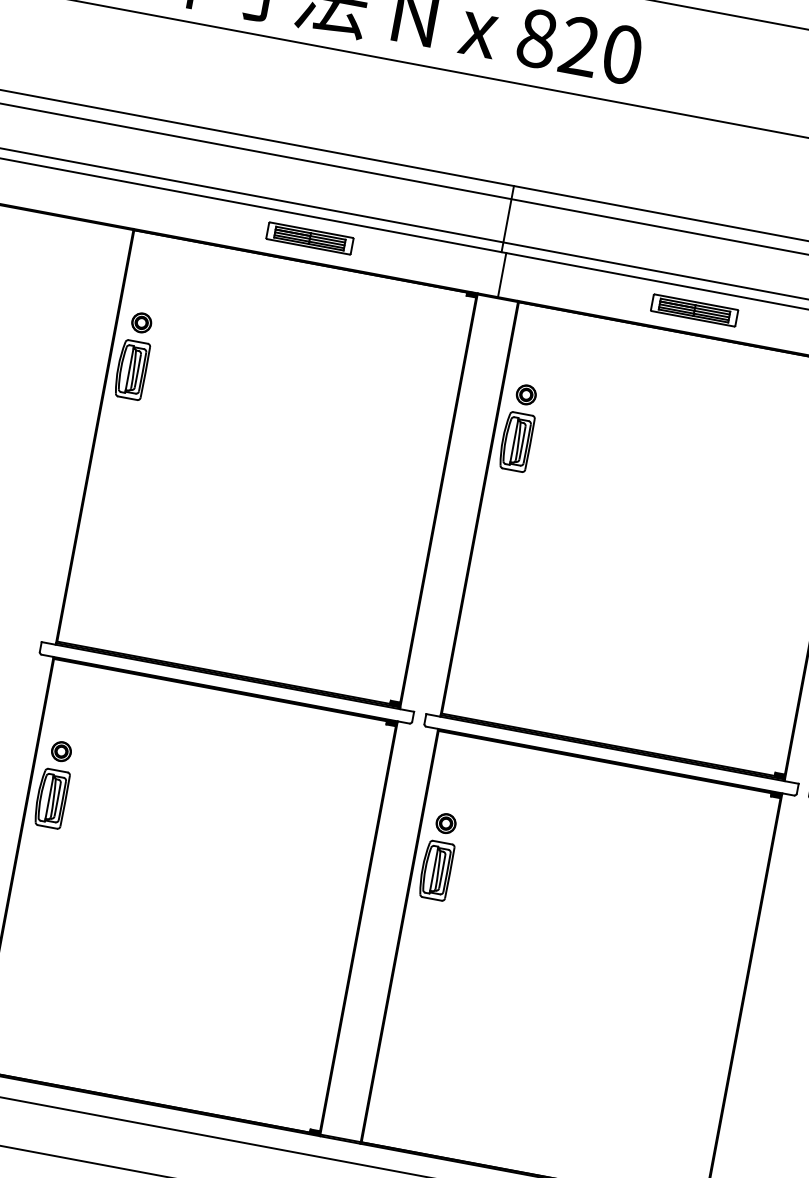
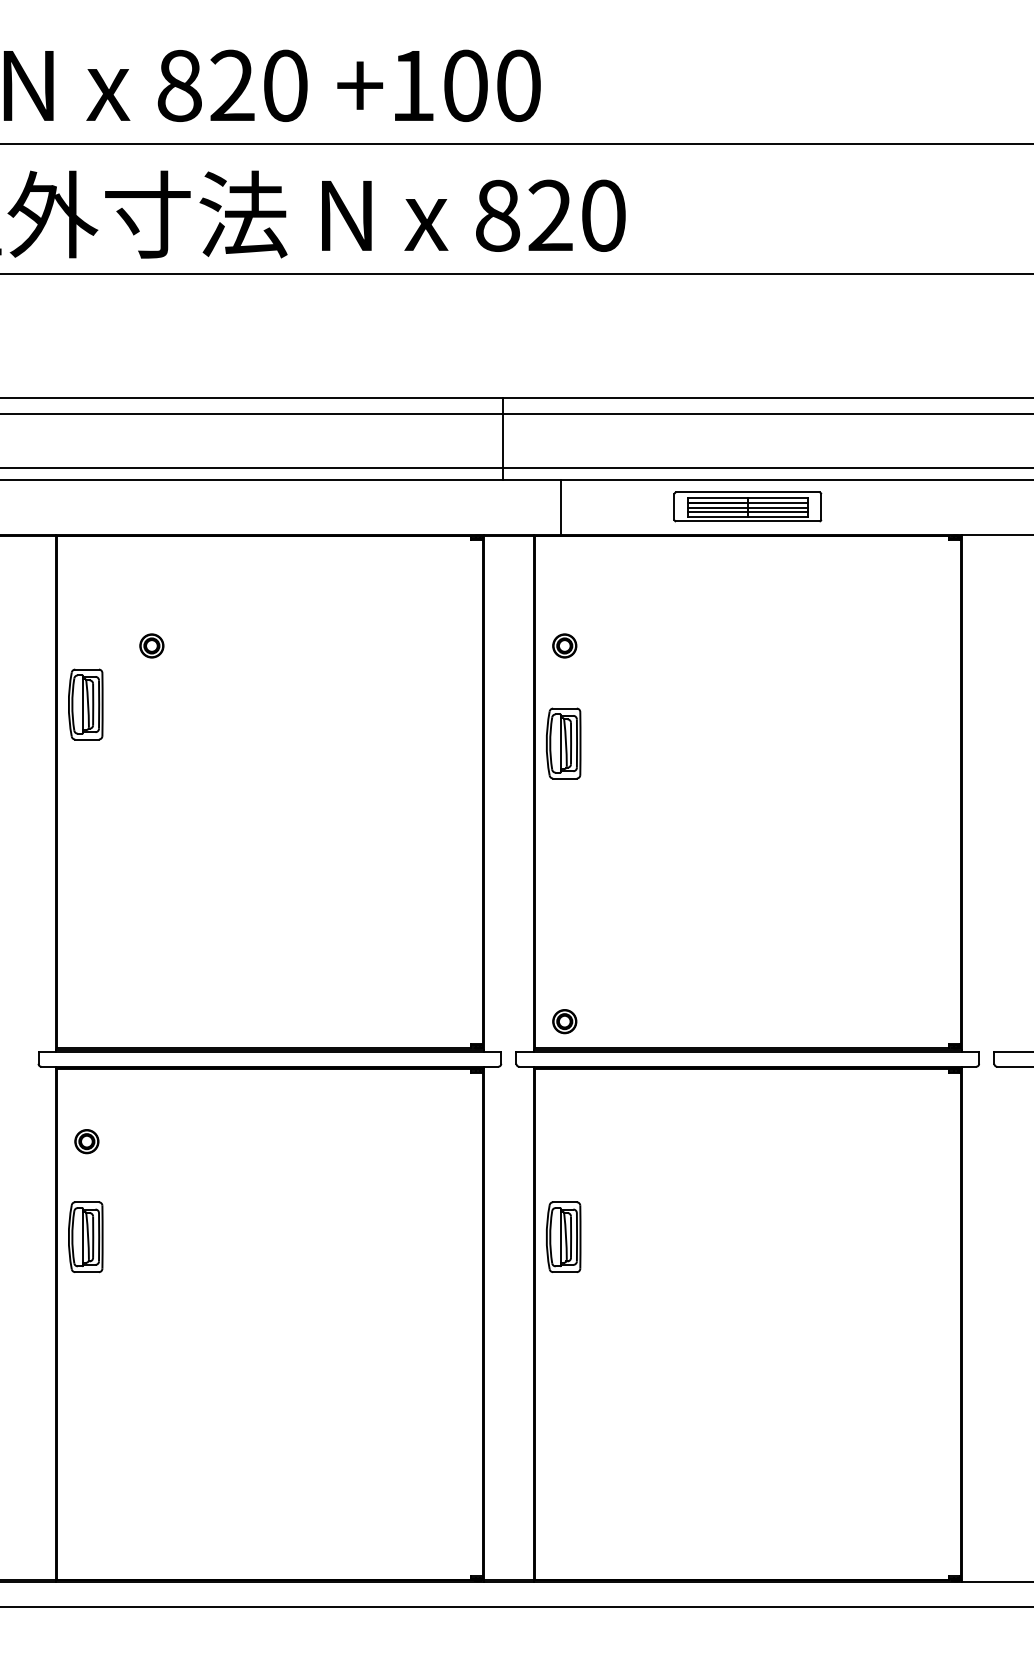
part: (309, 238) -> (269, 506), removed
line: (501, 274) -> (560, 507), moved
part: (694, 310) -> (747, 506), size x1.4
part: (141, 322) -> (151, 645), moved
part: (516, 441) -> (563, 743), moved
part: (61, 751) -> (86, 1141), moved
part: (445, 823) -> (564, 1021), moved

